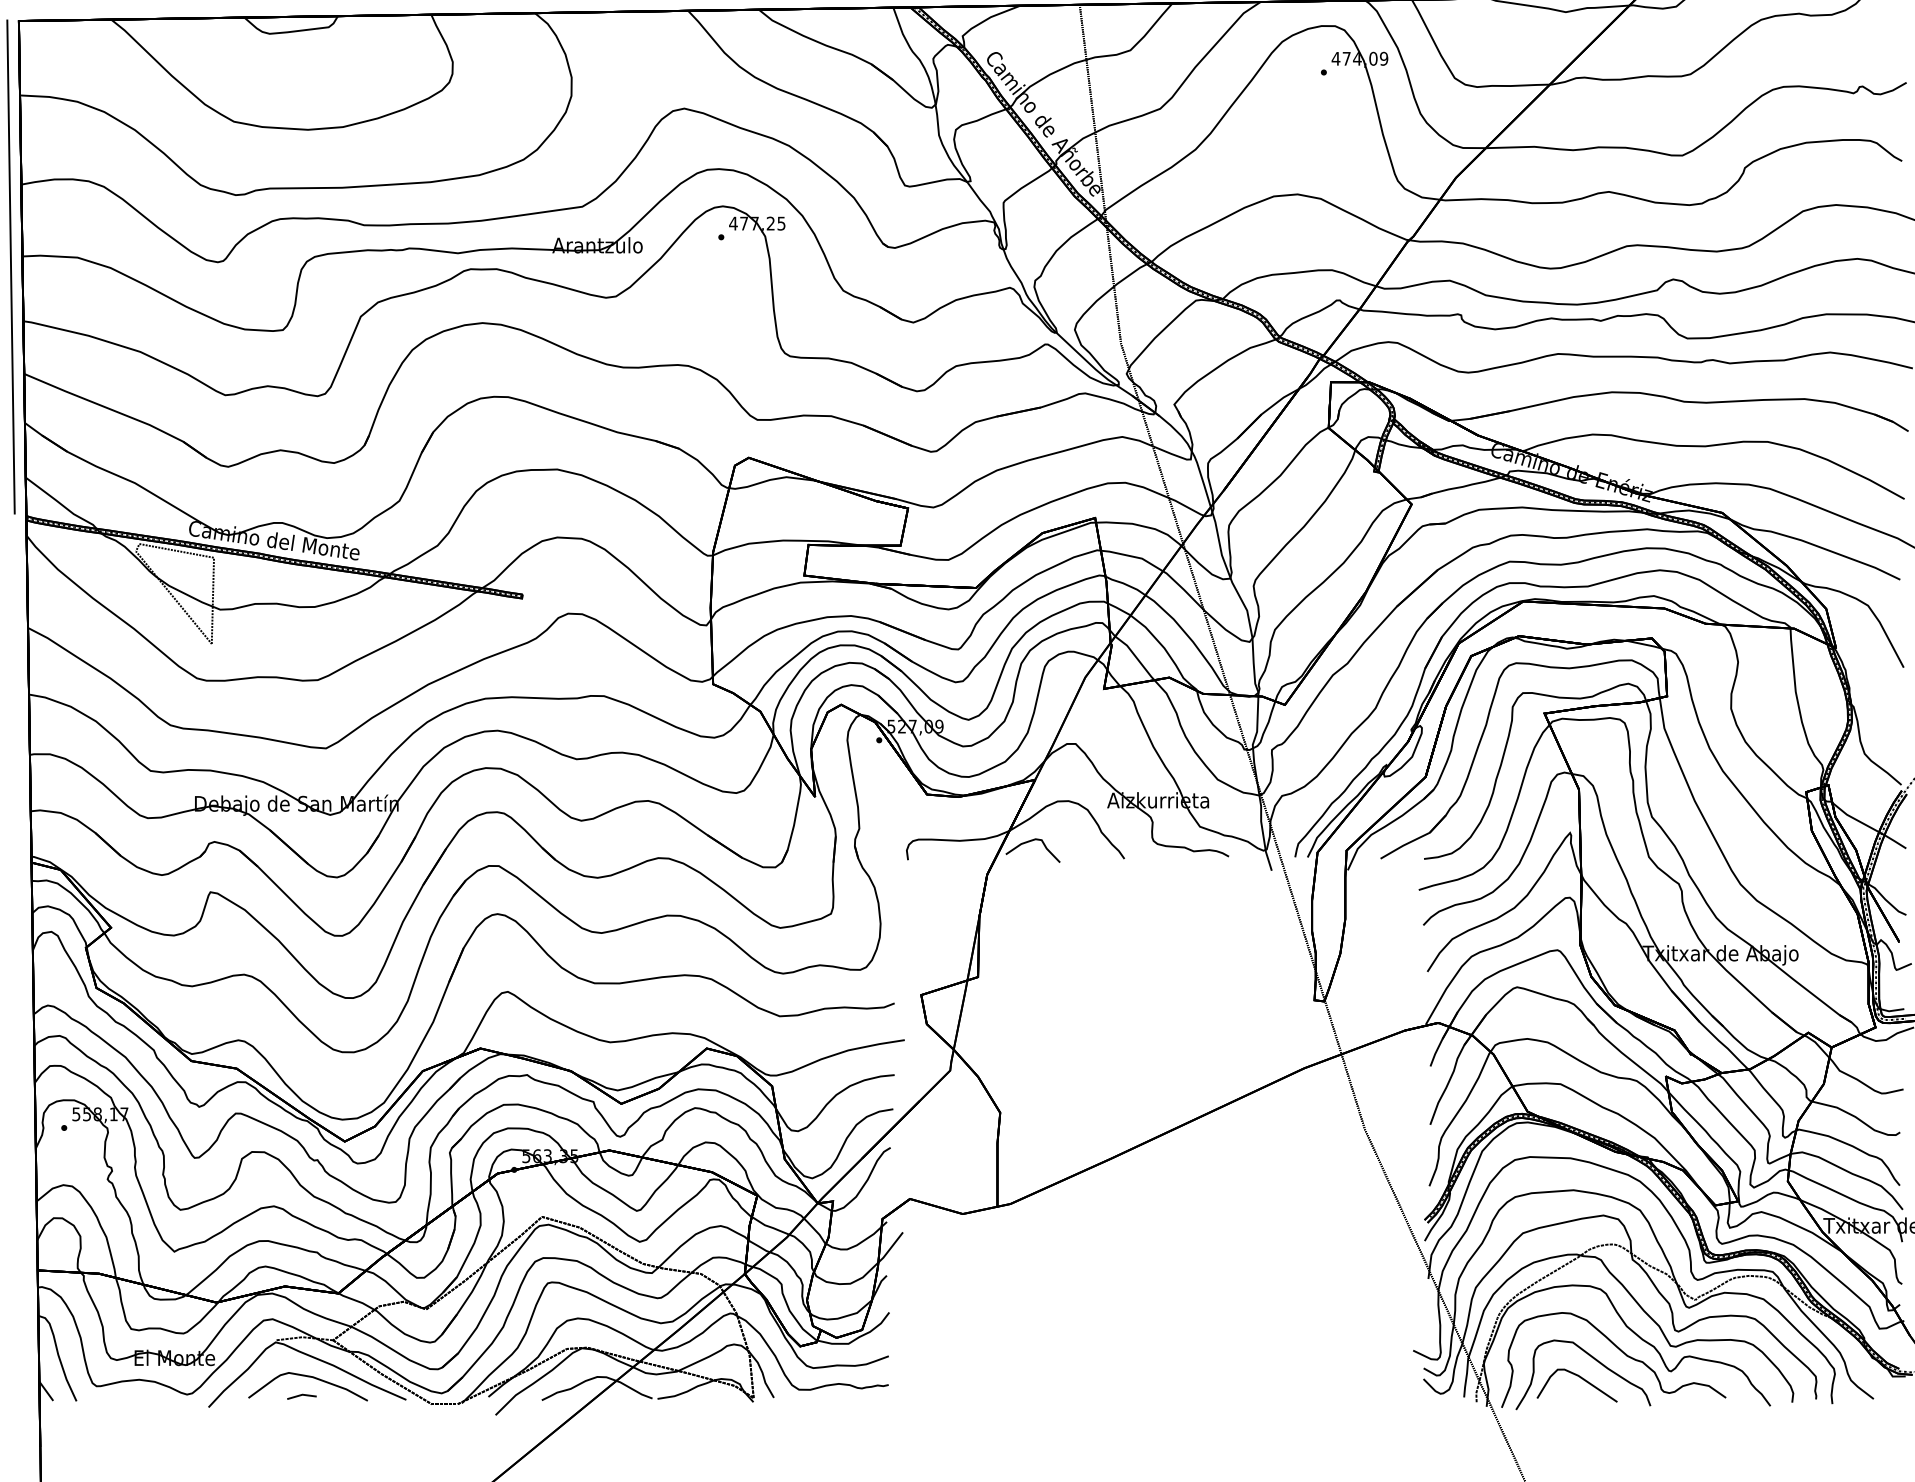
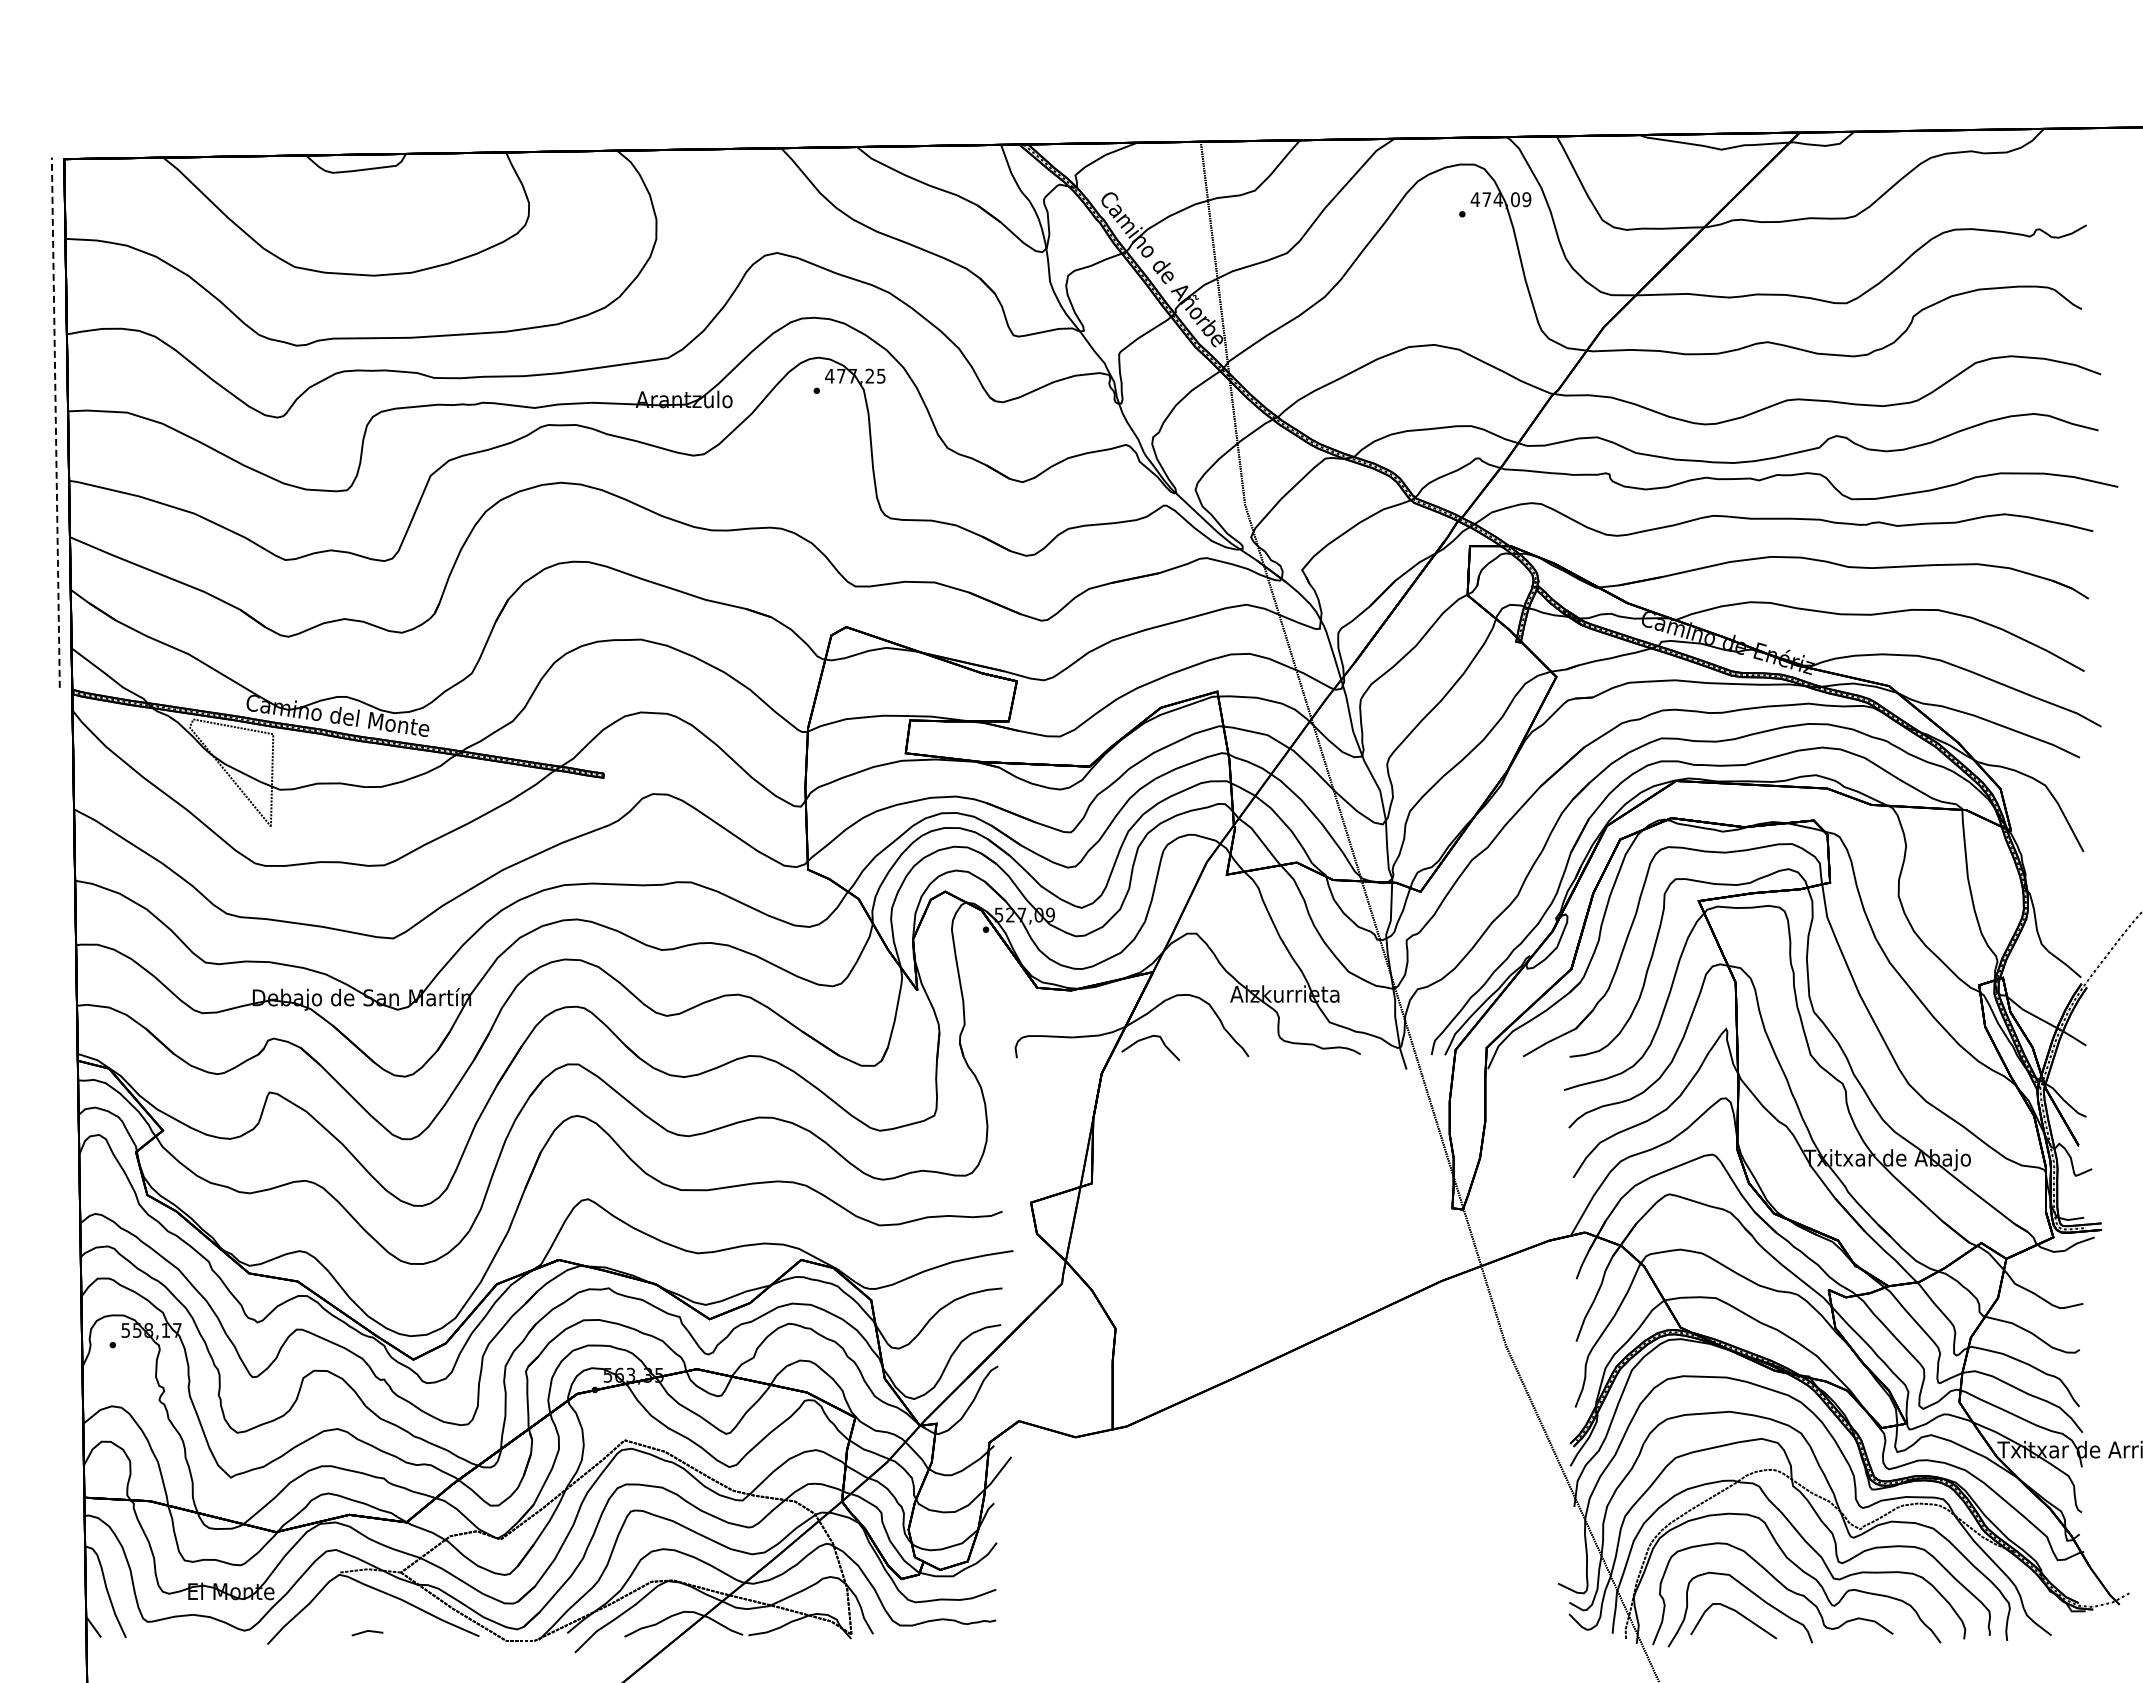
line: (10, 266) -> (55, 422), solid -> dashed
curve: (308, 1377) -> (374, 1612), removed

